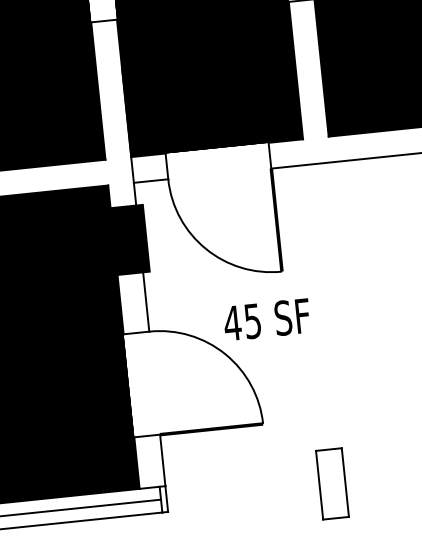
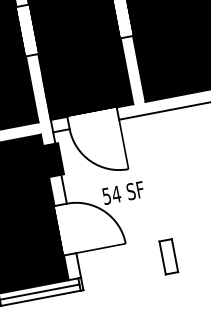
text: (242, 320) -> (111, 194), 45 -> 54
part: (331, 483) -> (168, 256), moved

